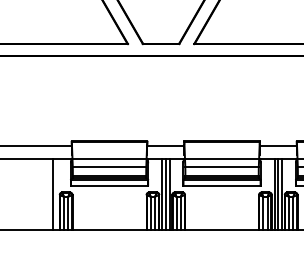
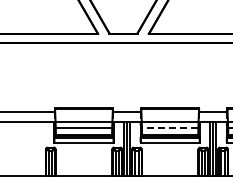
line: (221, 167) -> (169, 128), solid -> dashed
line: (52, 195) -> (40, 149), removed

